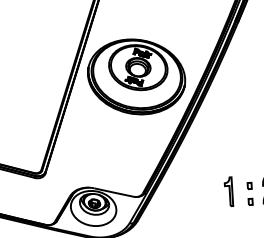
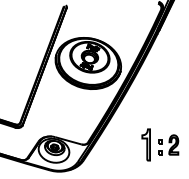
part: (227, 191) -> (145, 144), size x1.6

